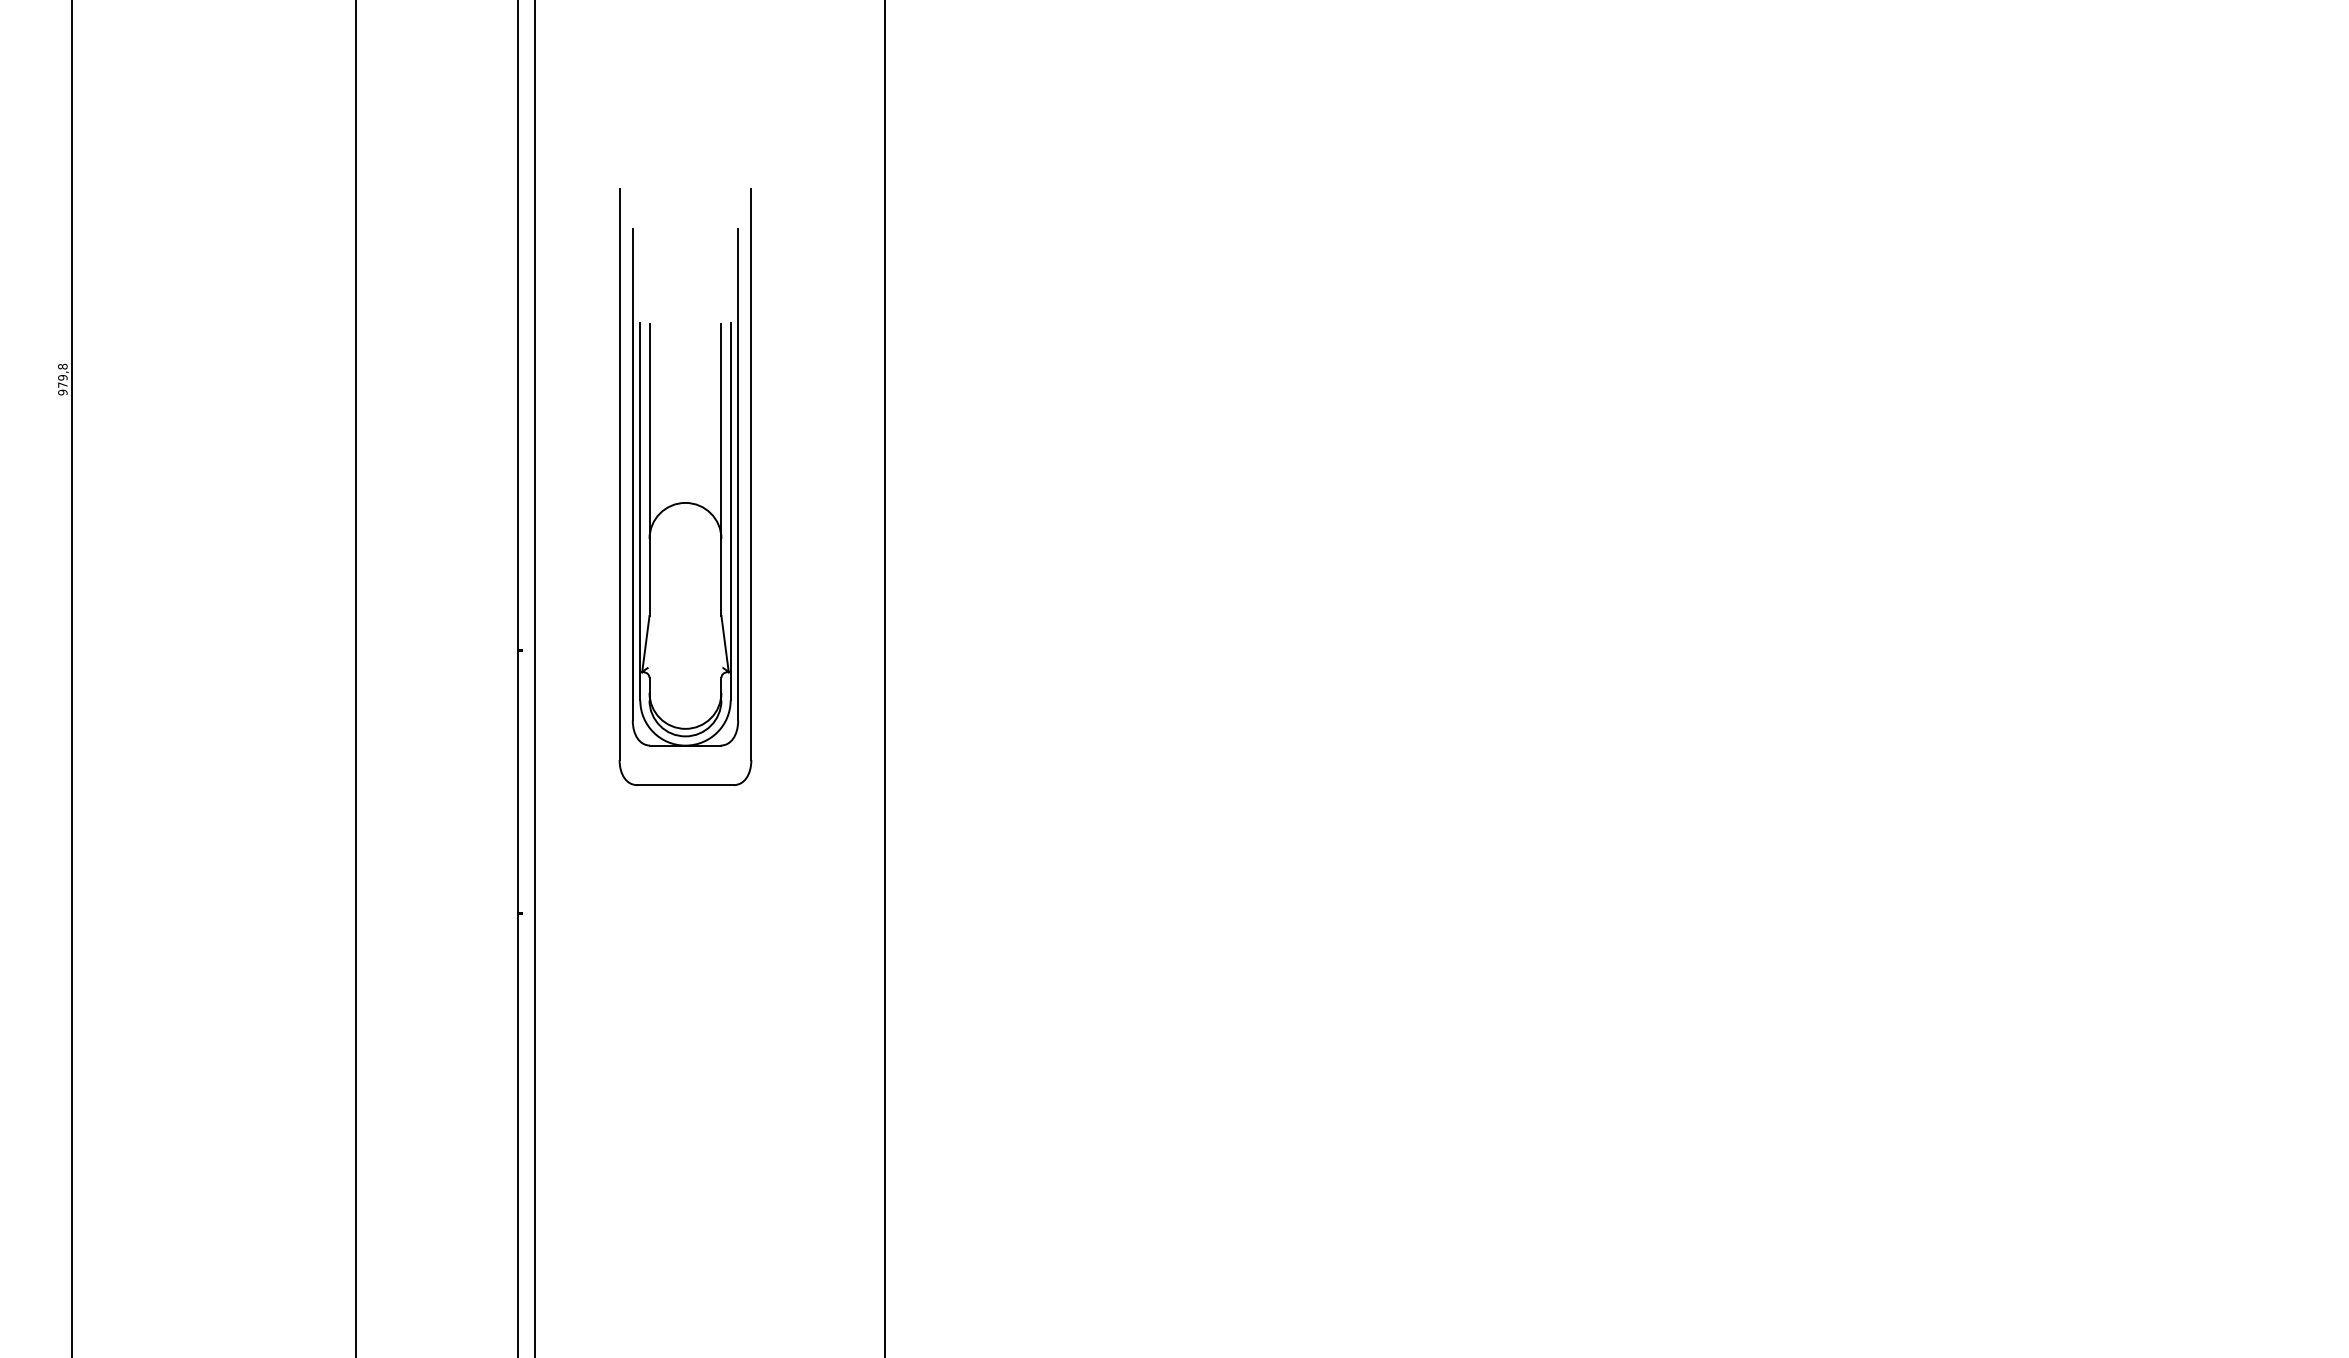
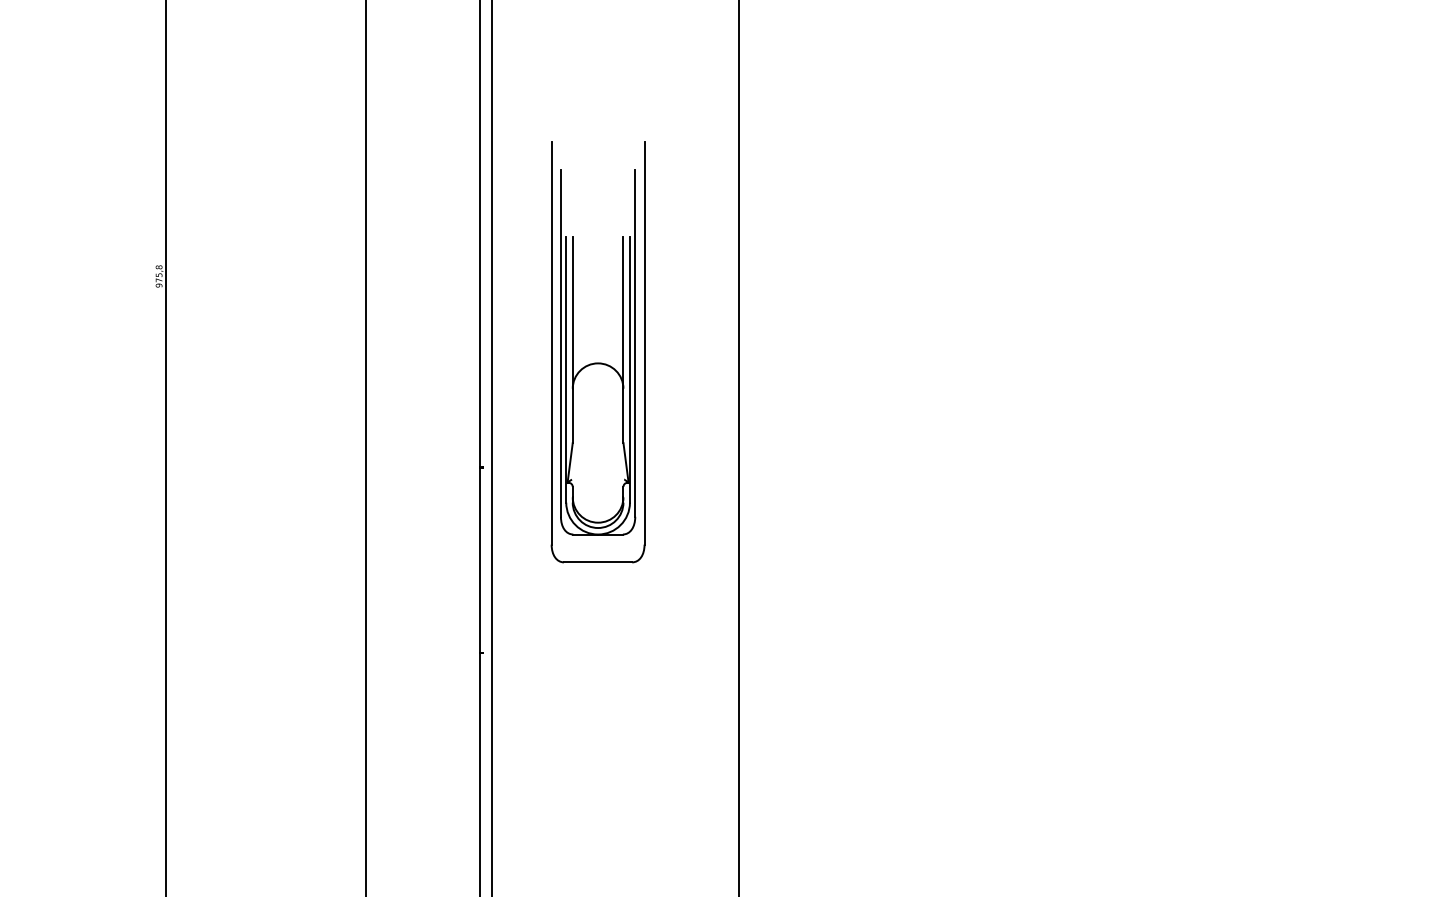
text: (62, 377) -> (158, 274), 979,8 -> 975,8

